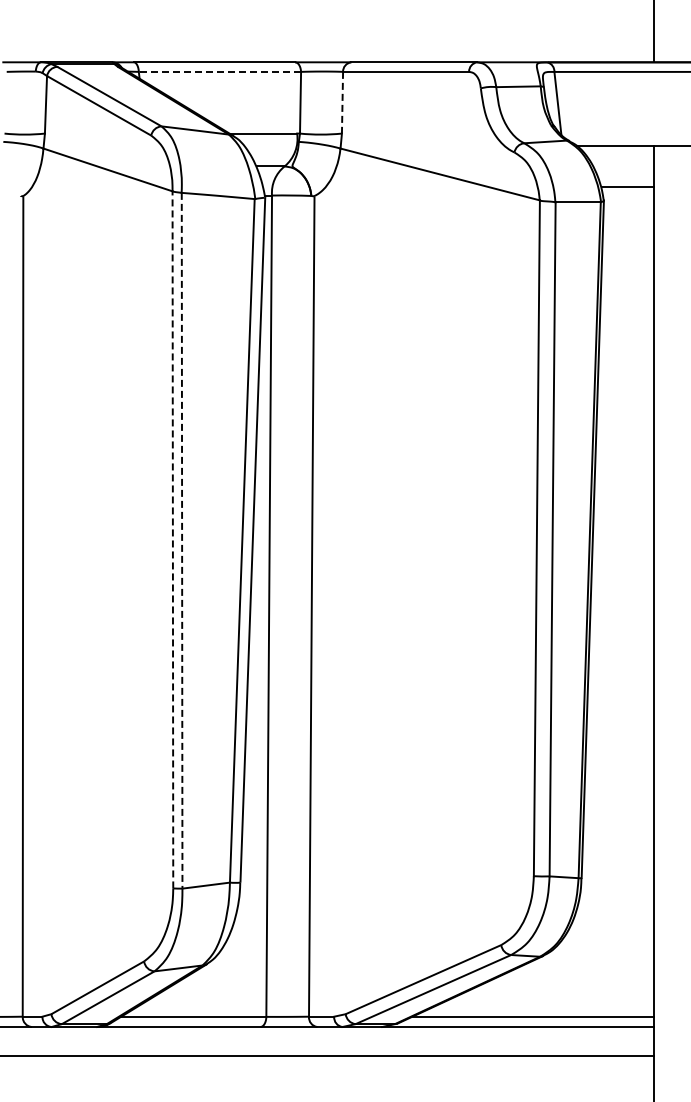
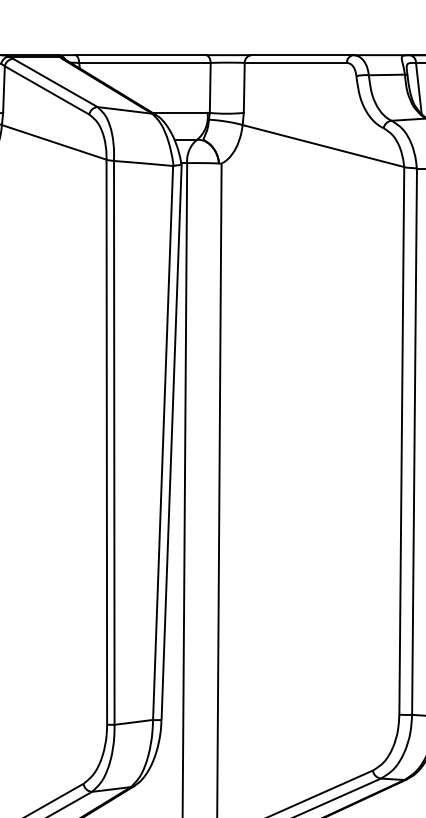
line: (219, 71) -> (144, 62), dashed -> solid
line: (342, 102) -> (244, 87), dashed -> solid
line: (172, 539) -> (106, 441), dashed -> solid
line: (182, 540) -> (114, 442), dashed -> solid

